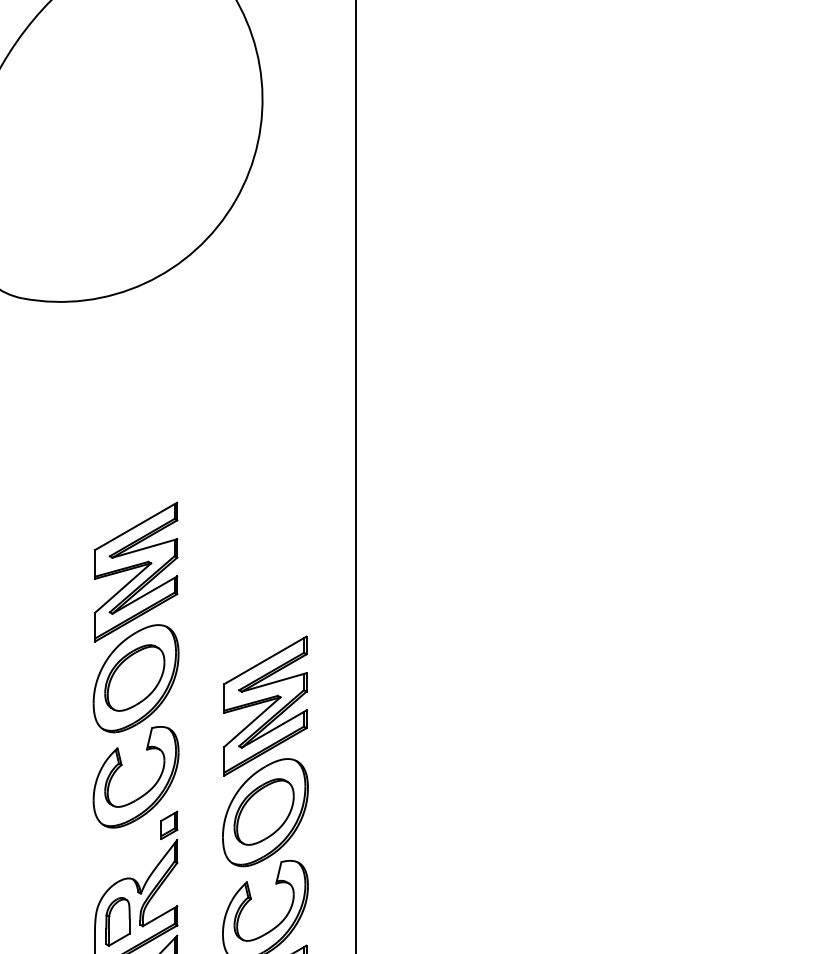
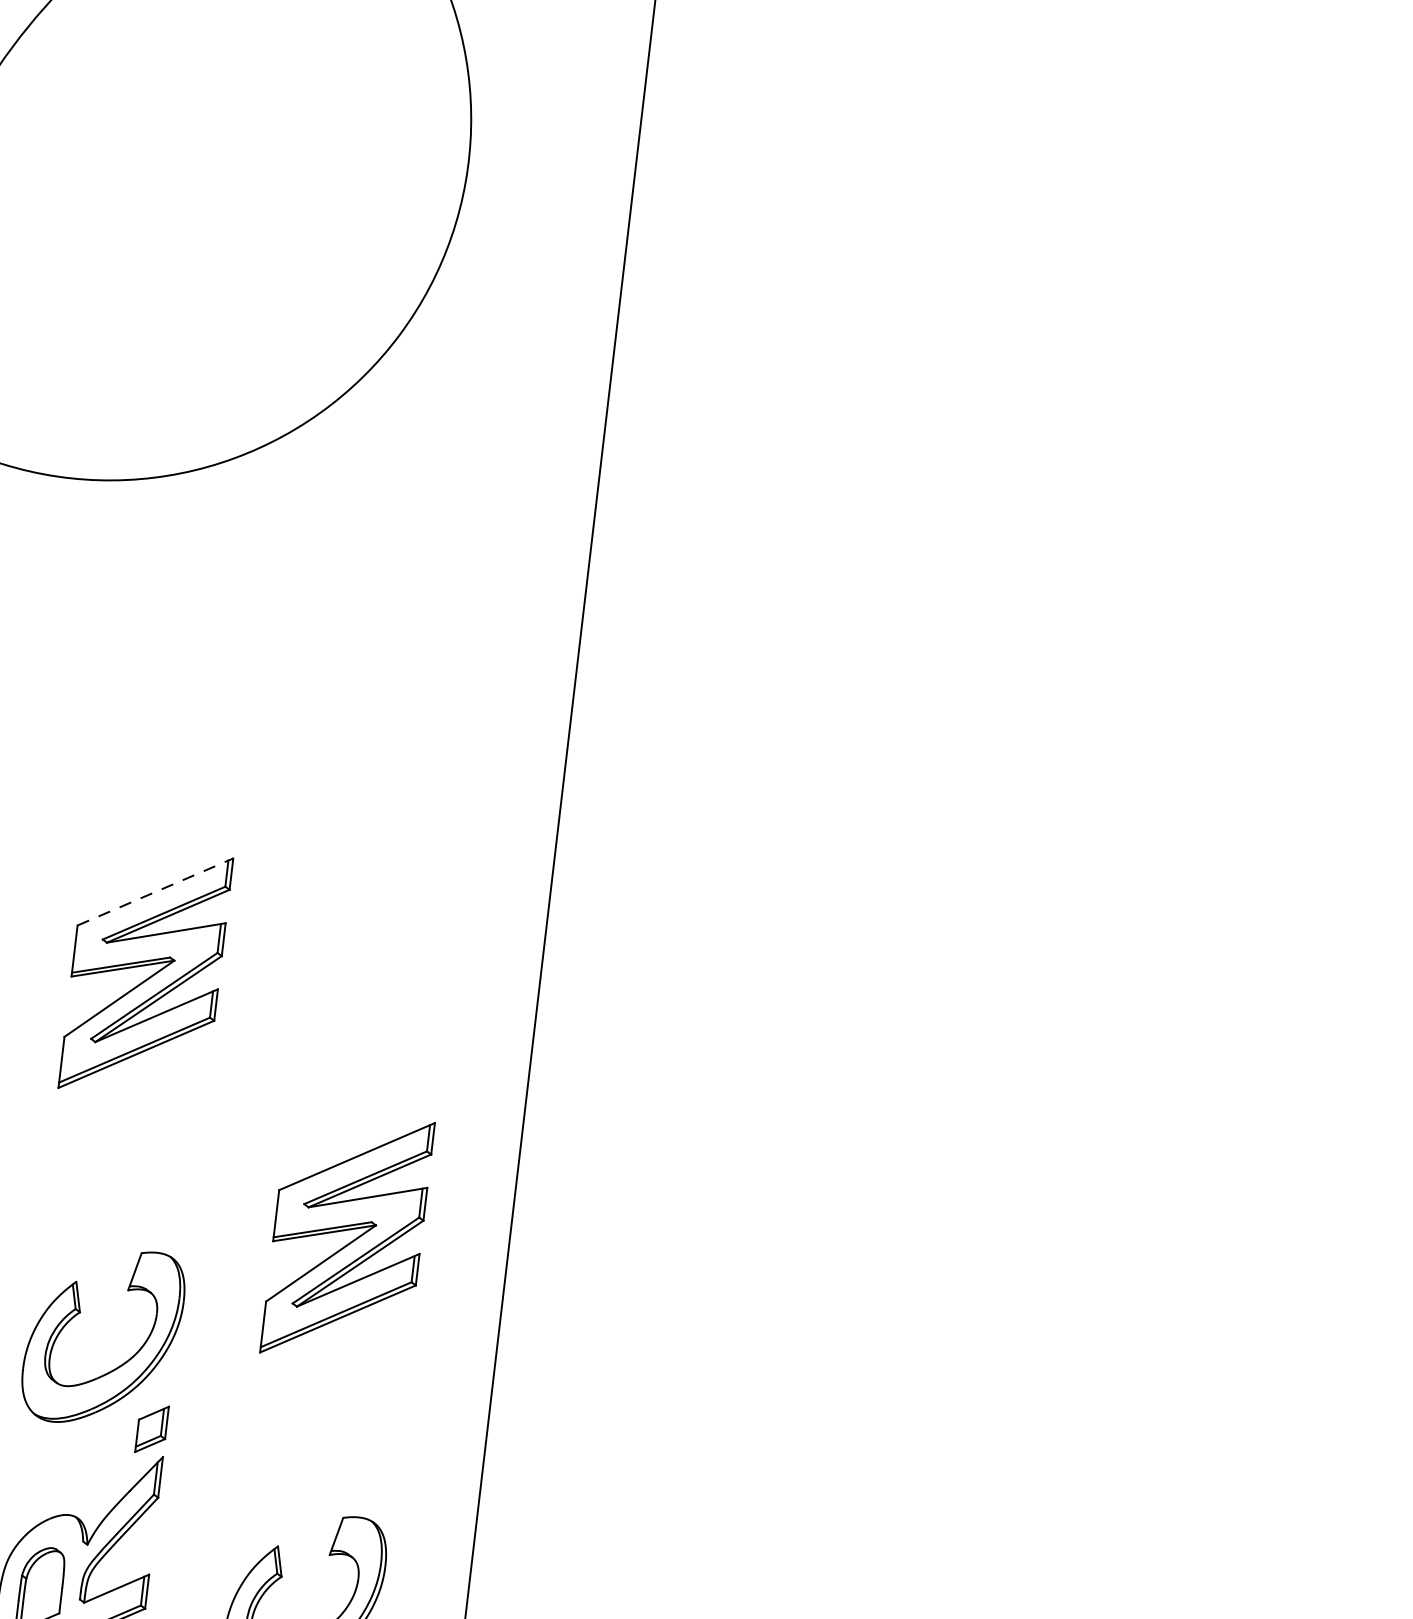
line: (136, 526) -> (156, 892), solid -> dashed
part: (135, 678) -> (122, 1161), removed
part: (265, 812) -> (325, 1426), removed

